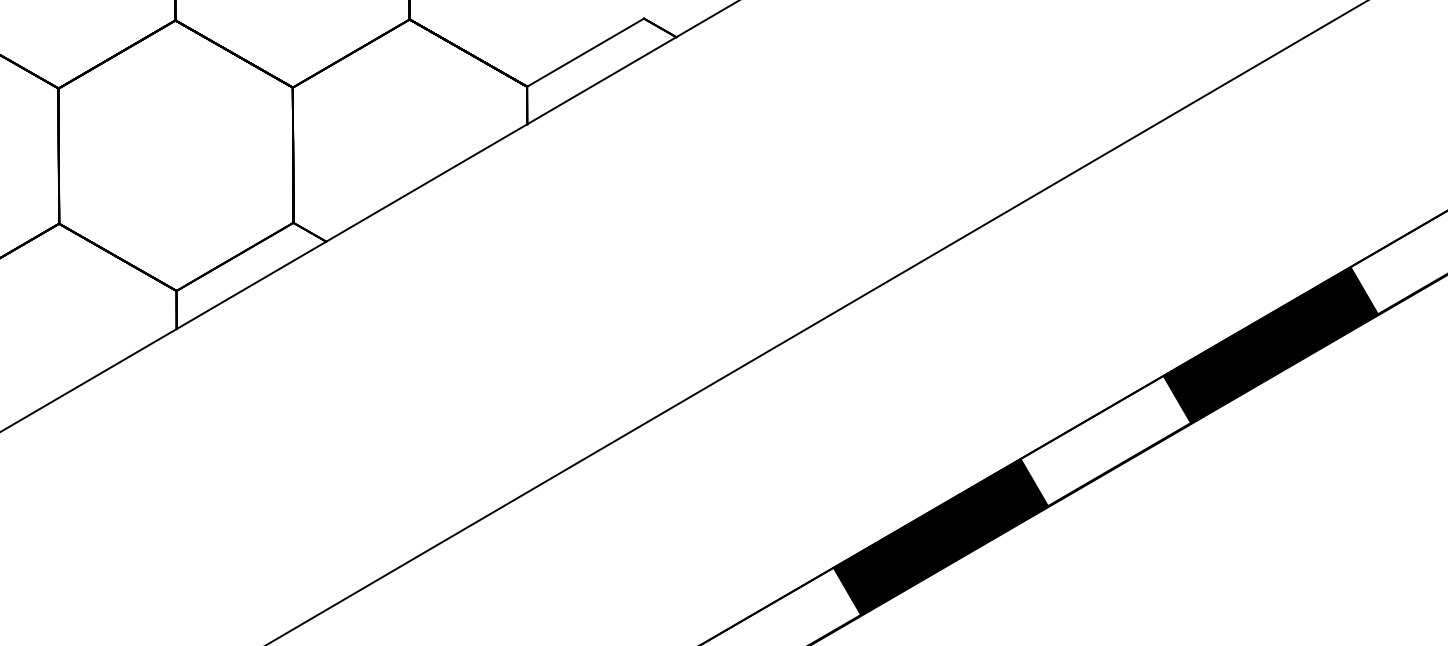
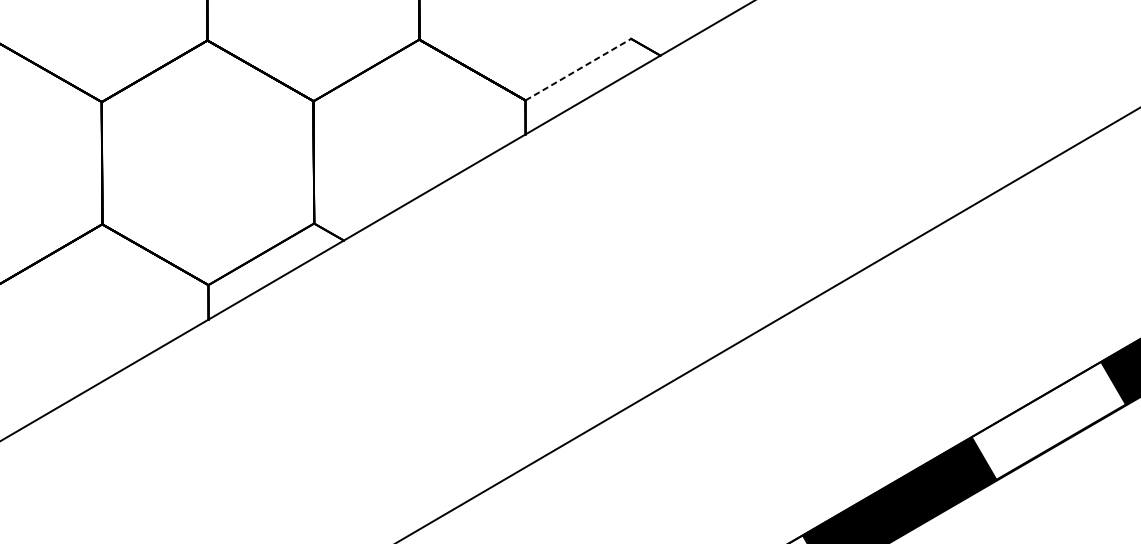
line: (585, 52) -> (578, 69), solid -> dashed

